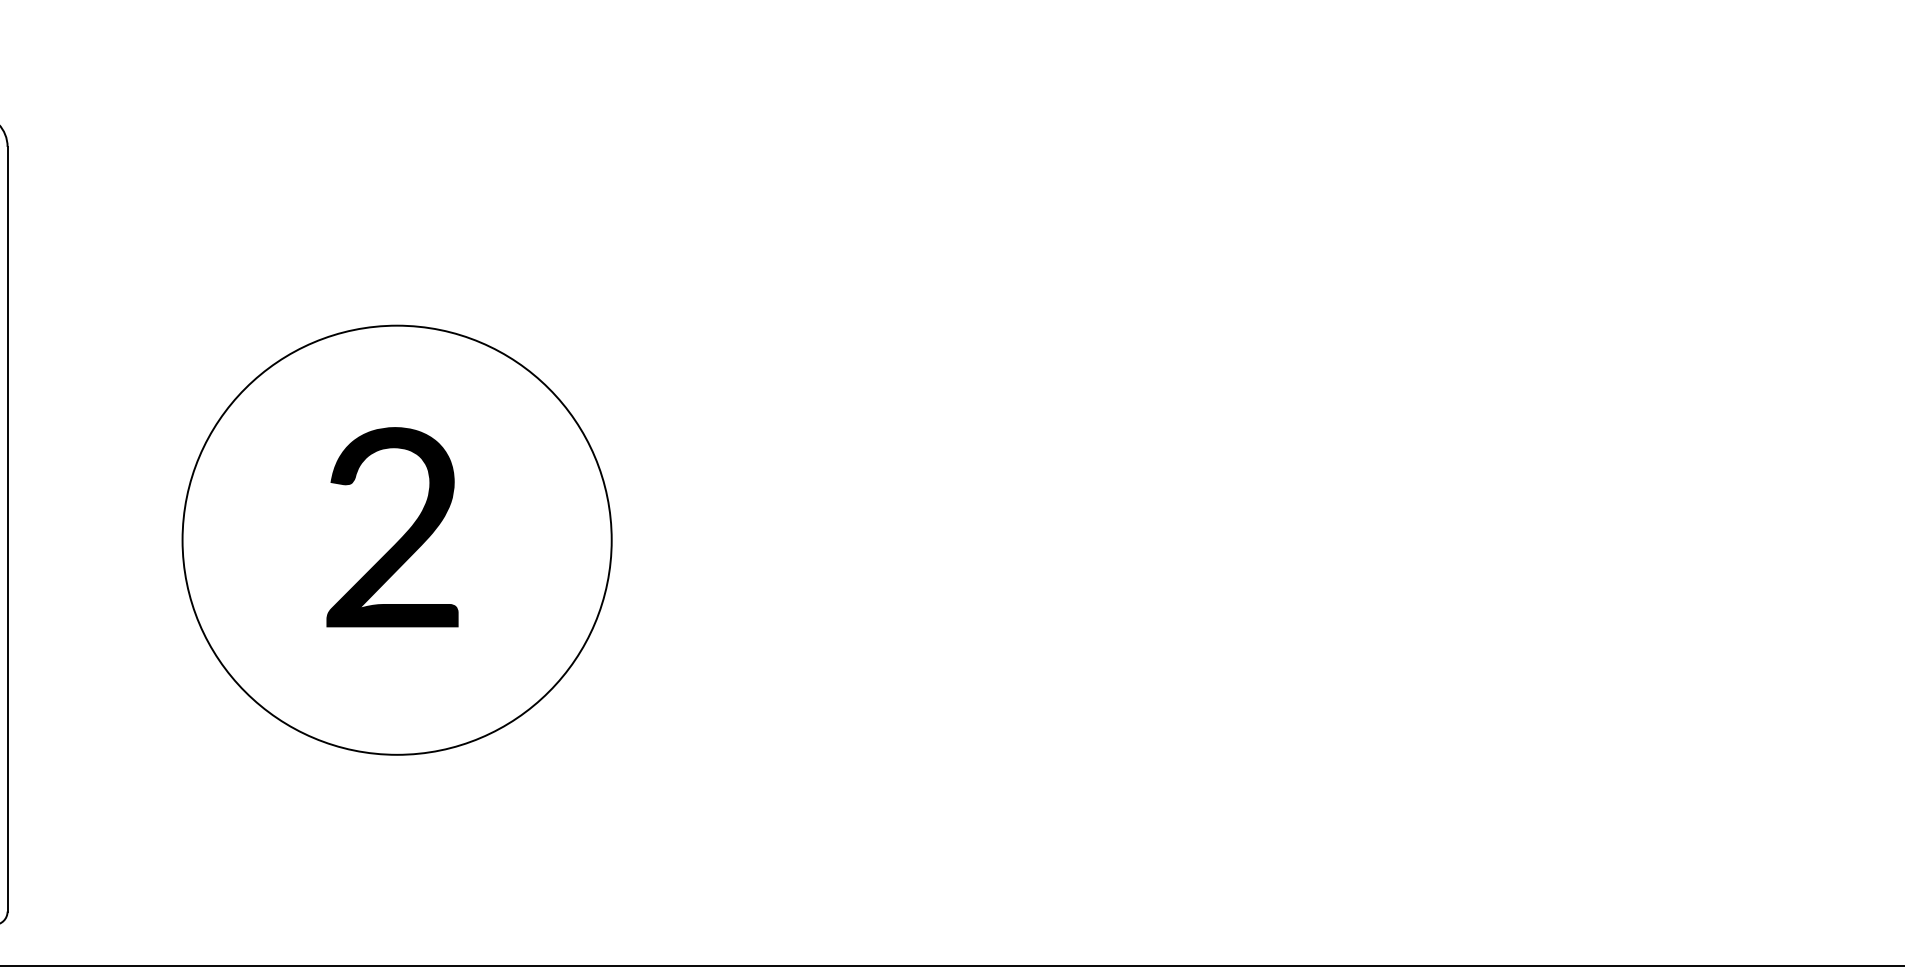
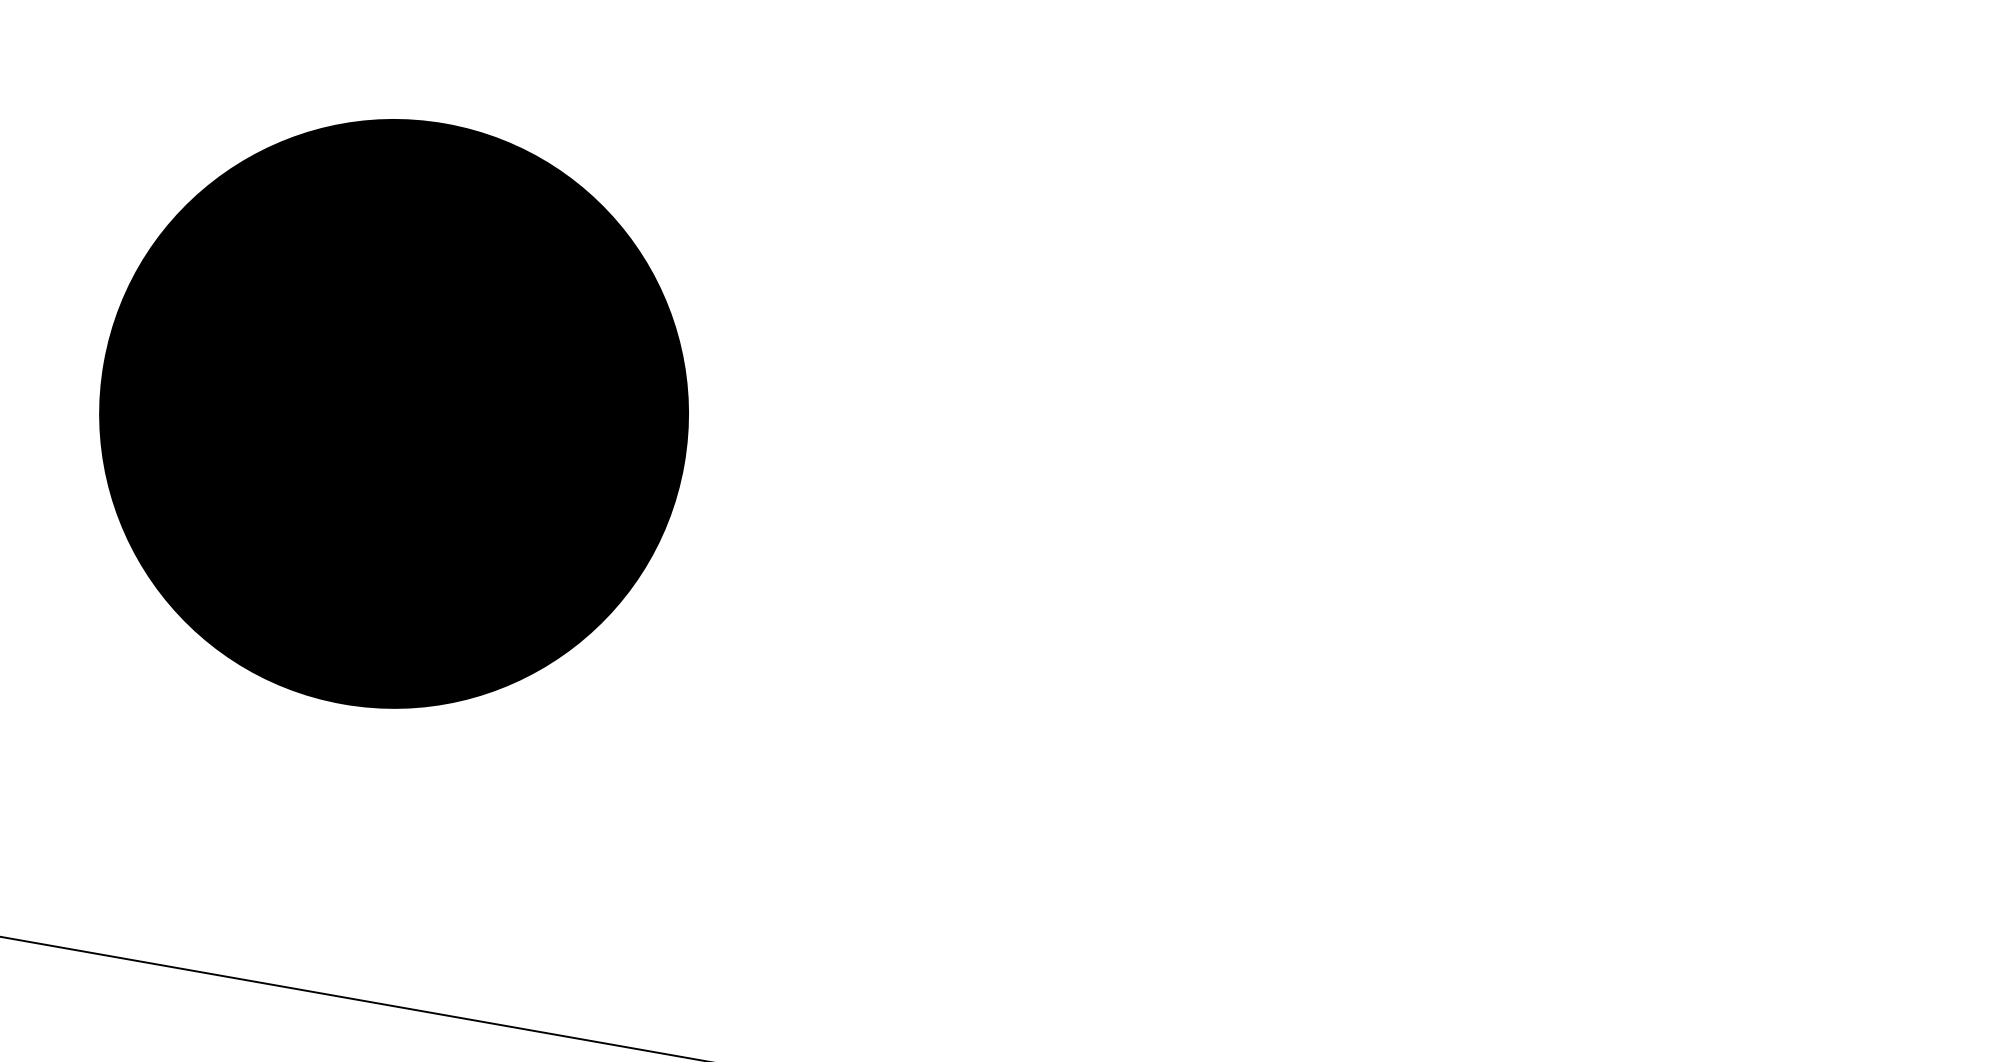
fill: (396, 539) -> (393, 412), added

